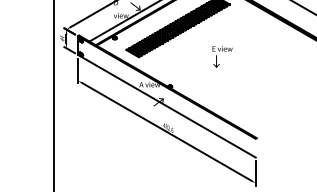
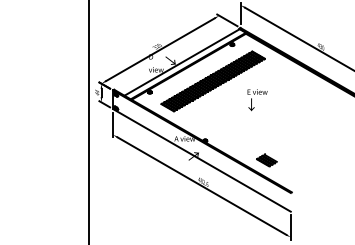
text: (222, 57) -> (257, 100), moved
part: (231, 106) -> (266, 160), added

